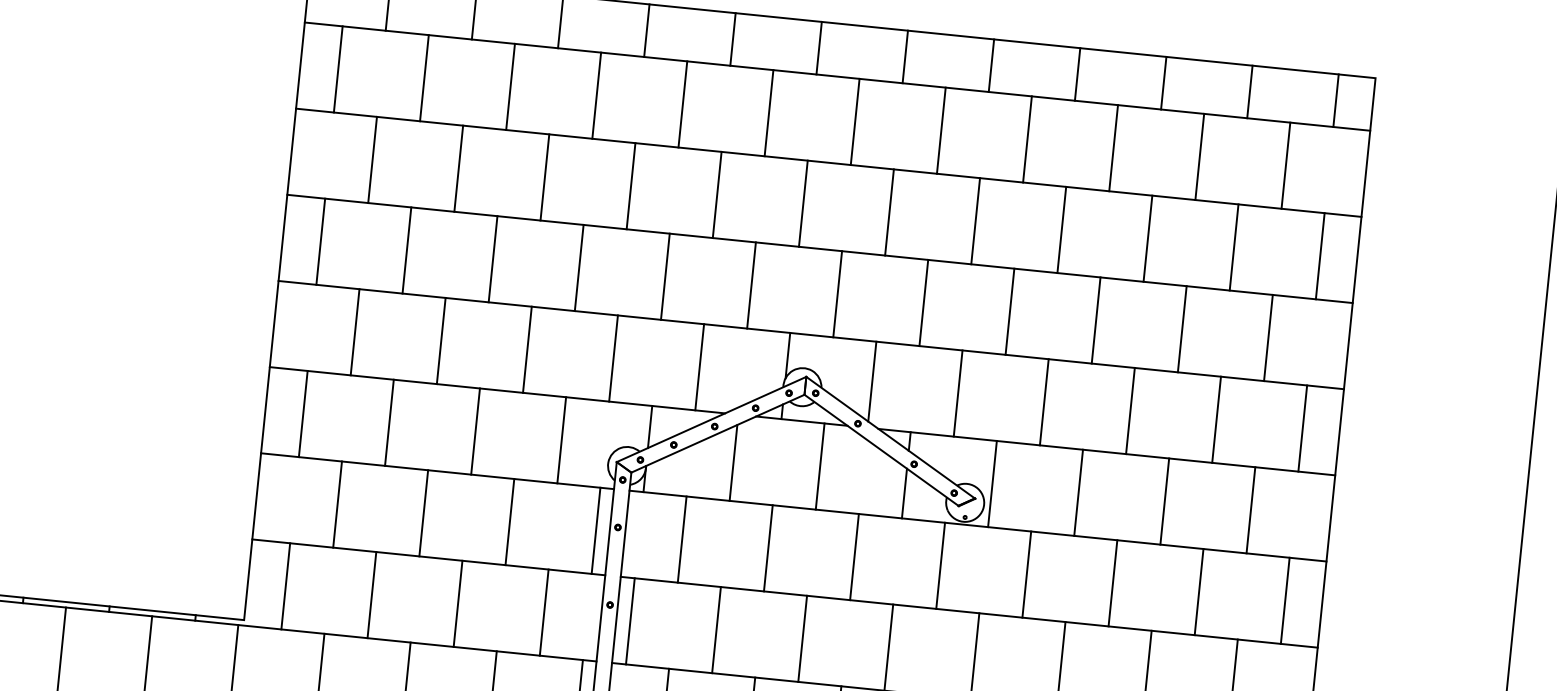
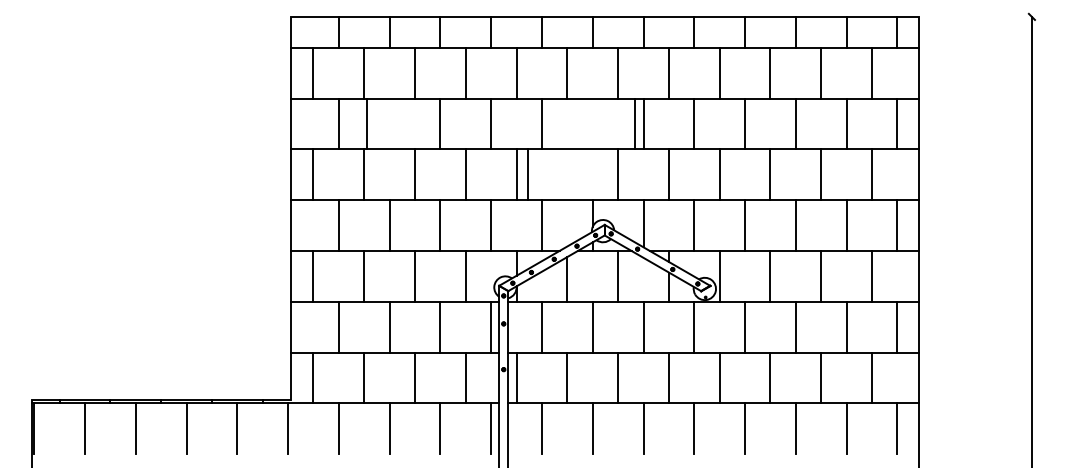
line: (458, 167) -> (366, 123), moved
line: (803, 202) -> (634, 123), moved
line: (751, 284) -> (528, 174), moved

